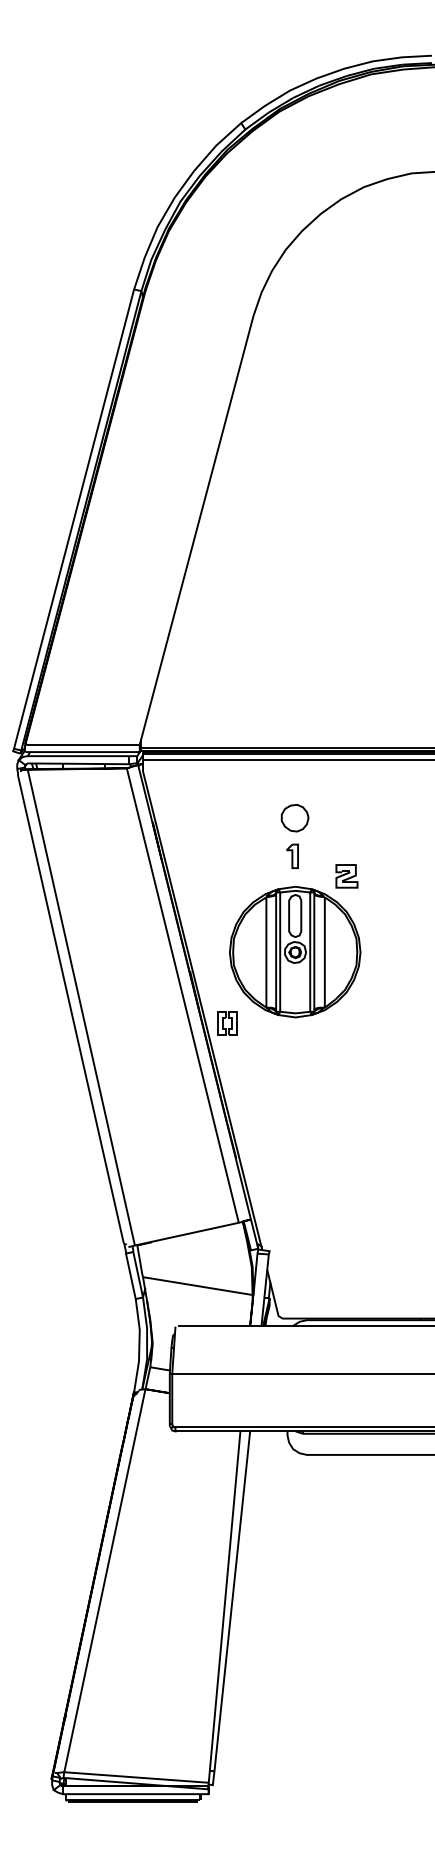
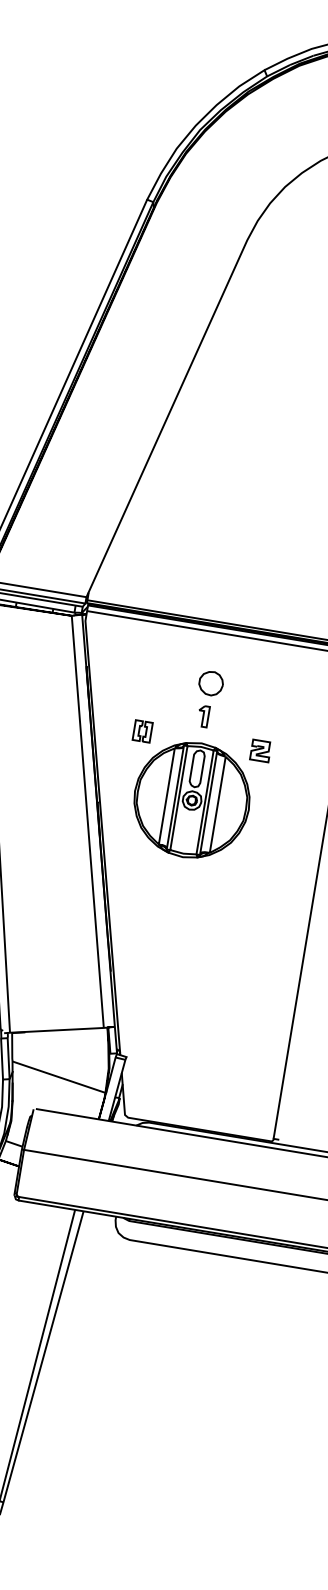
part: (346, 876) -> (260, 751), moved
part: (227, 1023) -> (142, 731), moved

